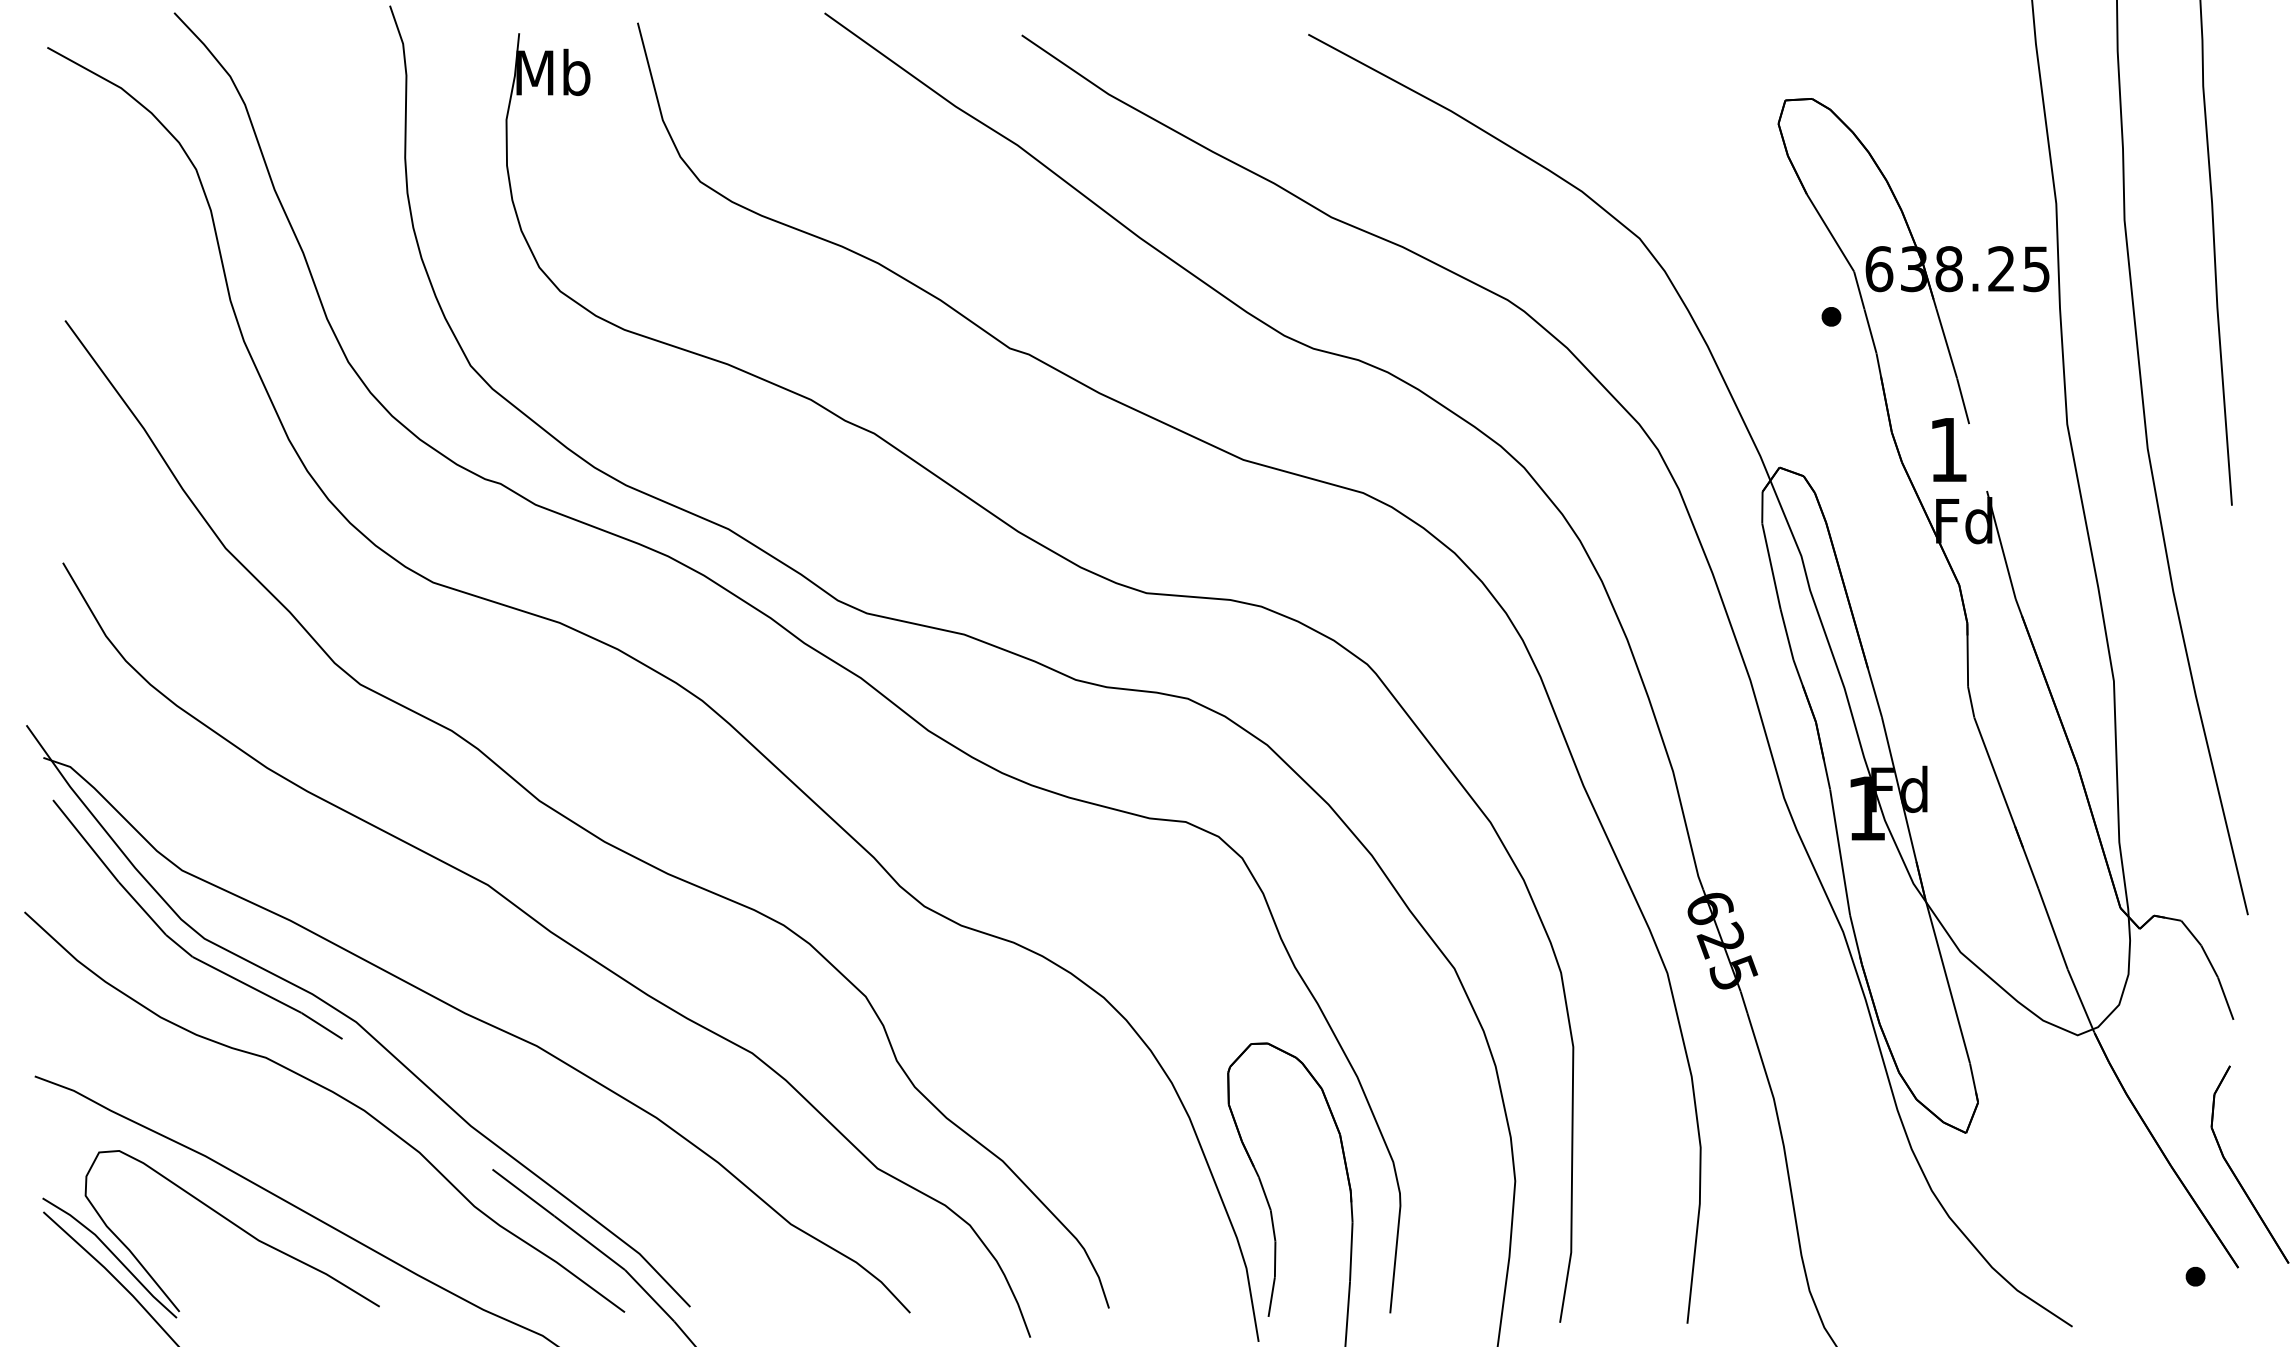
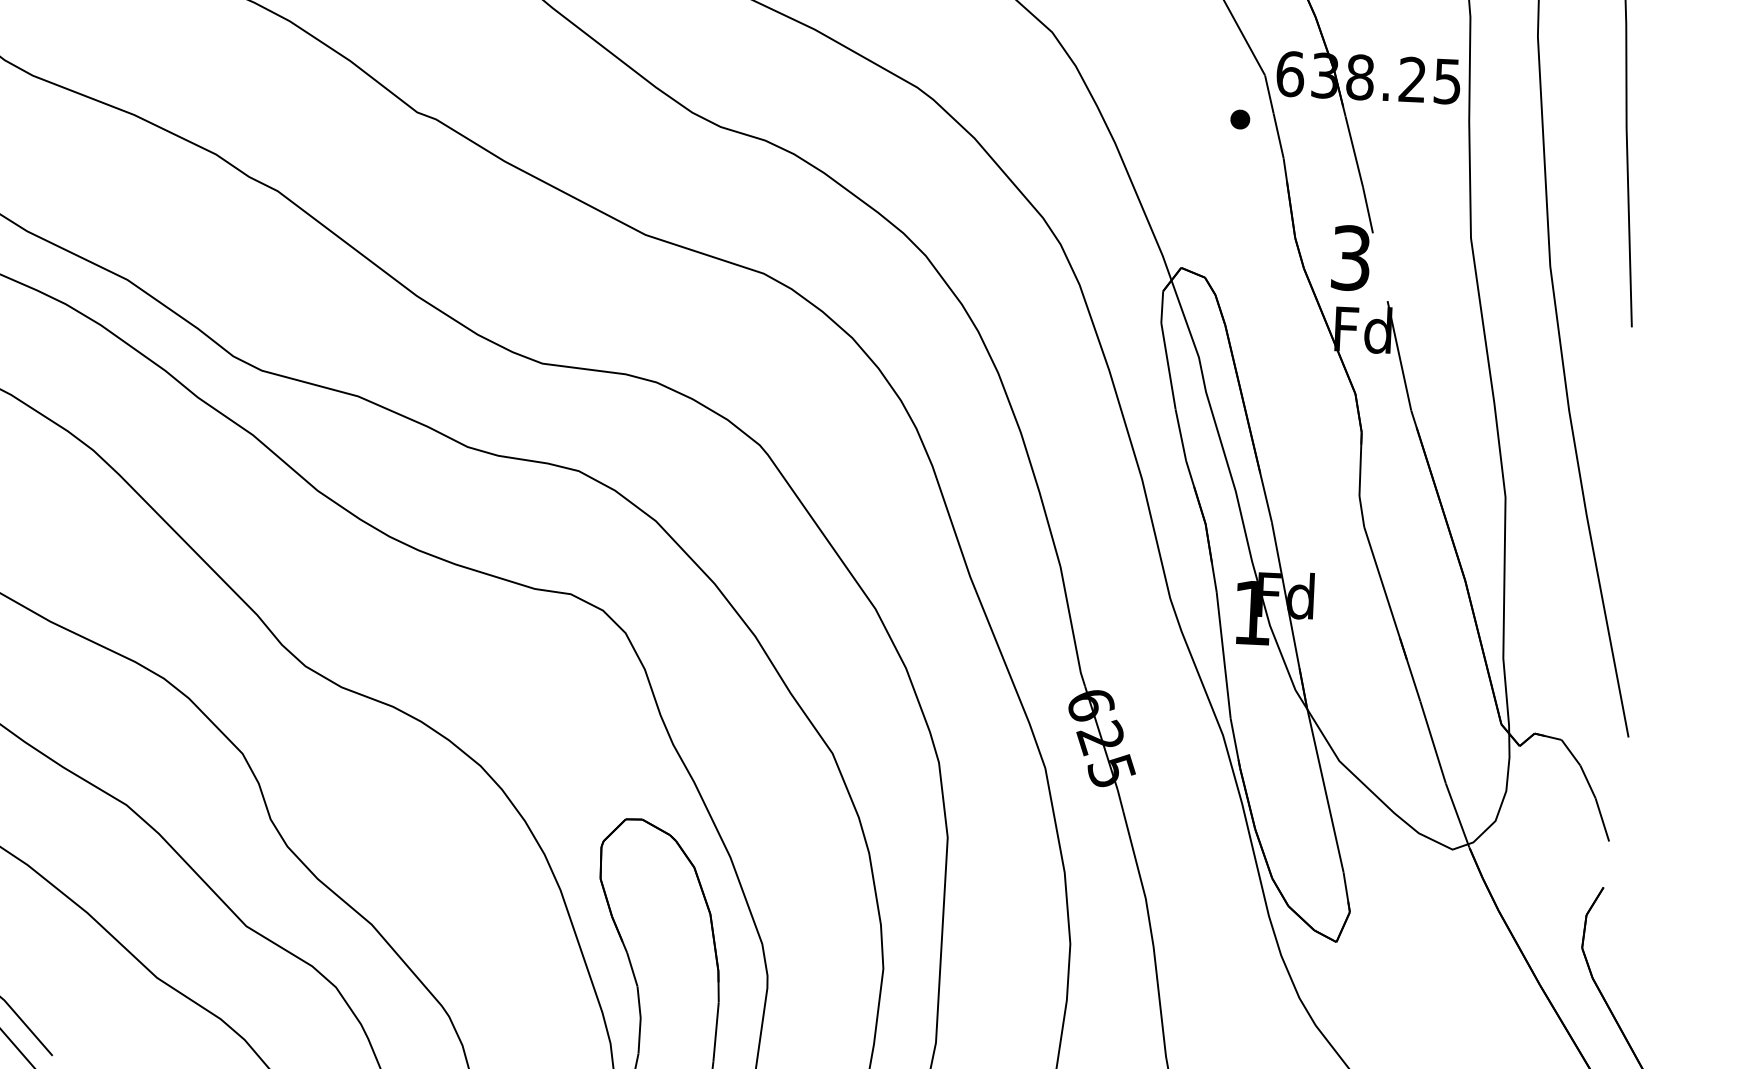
text: (1948, 449) -> (1351, 257), 1 -> 3

